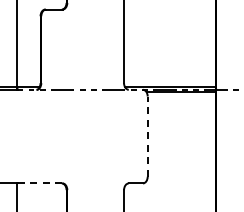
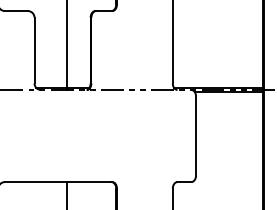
line: (148, 136) -> (196, 135), dashed -> solid
line: (40, 183) -> (90, 182), dashed -> solid

